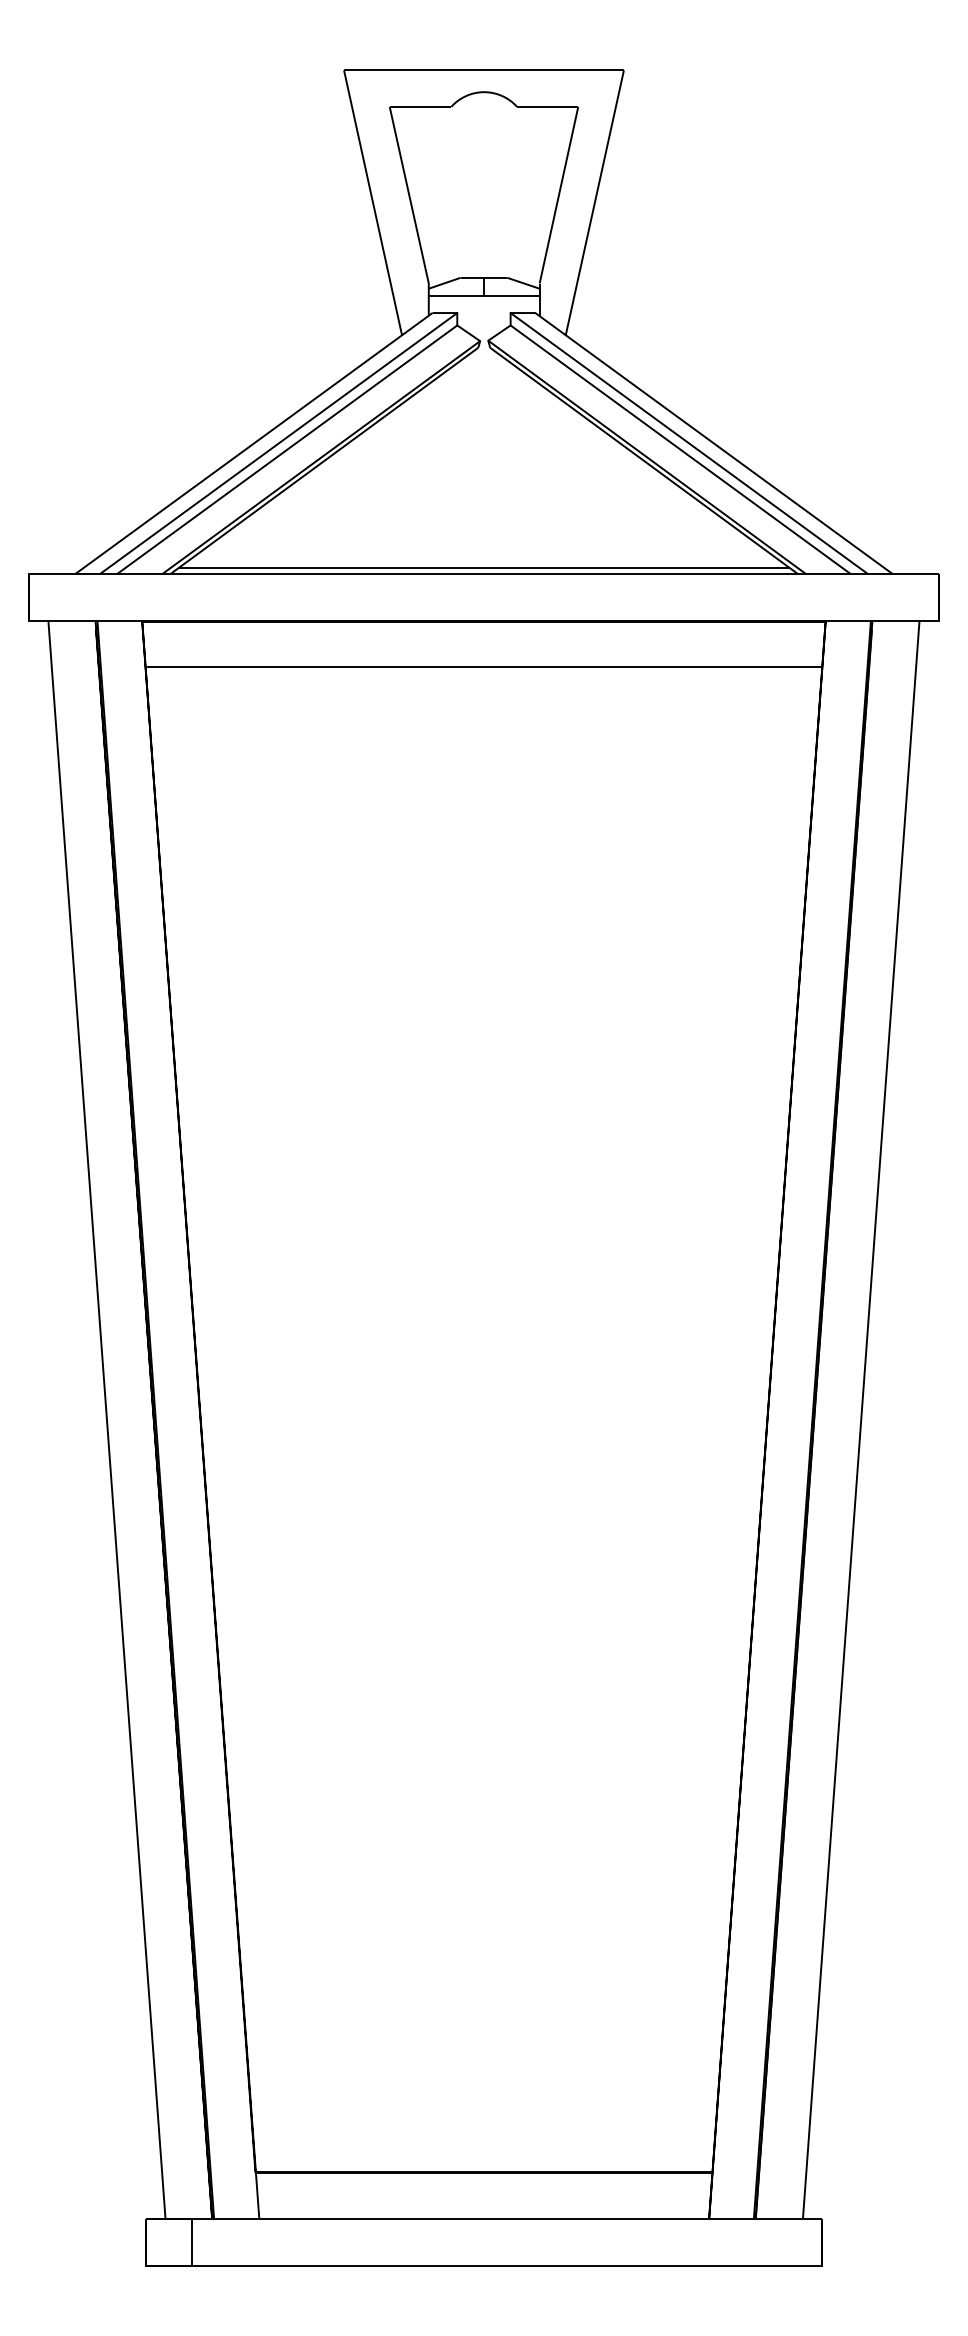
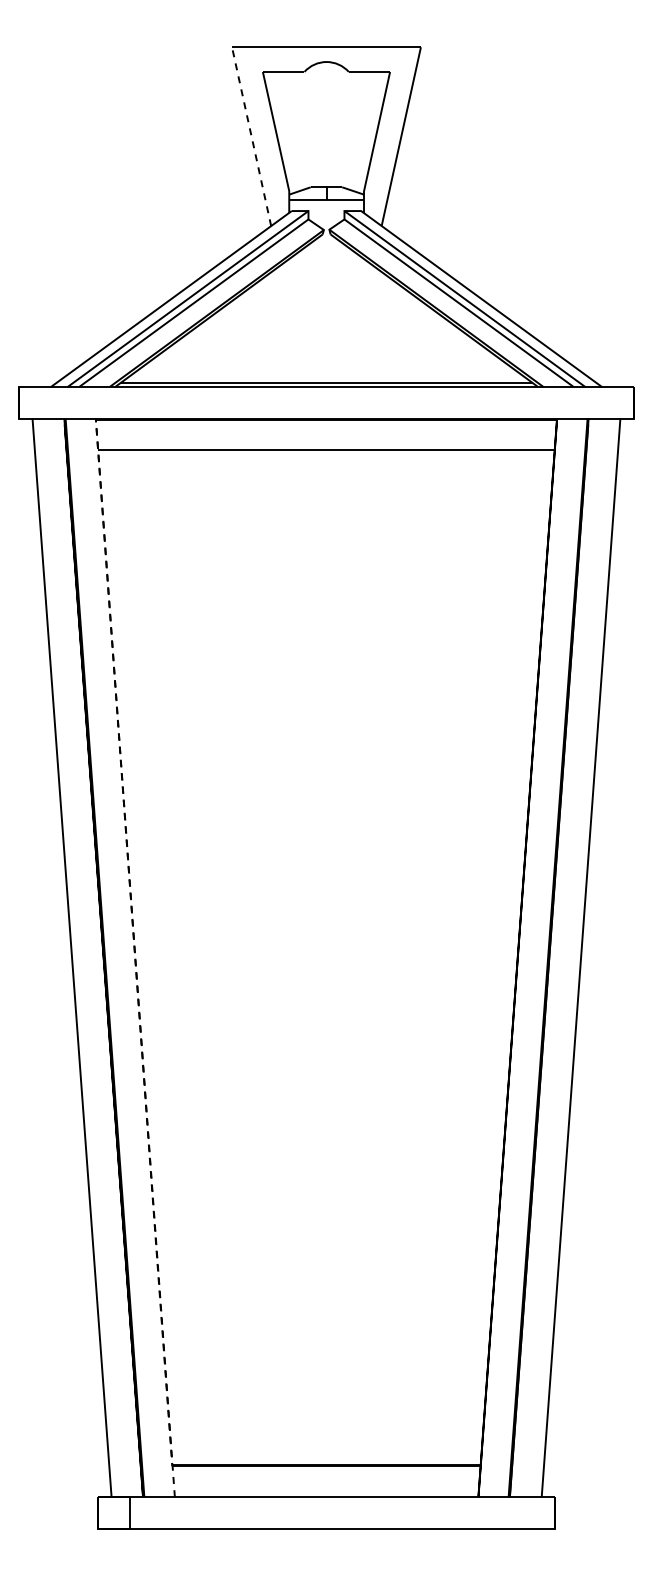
line: (372, 202) -> (251, 136), solid -> dashed
line: (143, 642) -> (96, 433), solid -> dashed

